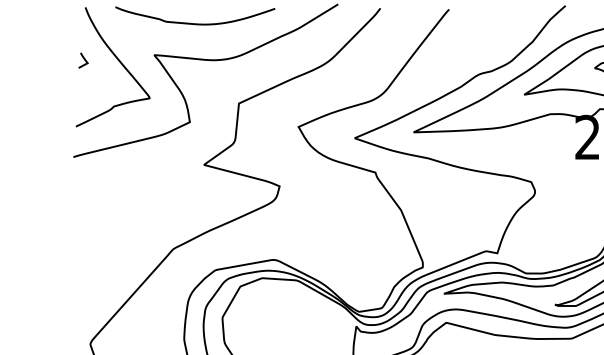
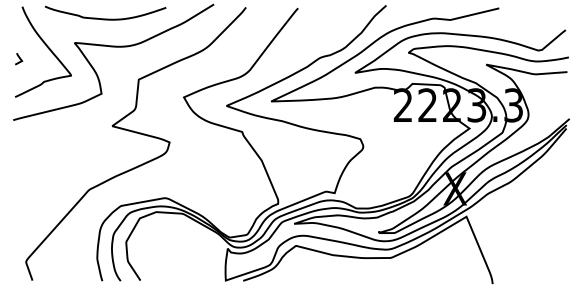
curve: (84, 61) -> (19, 59), moved

